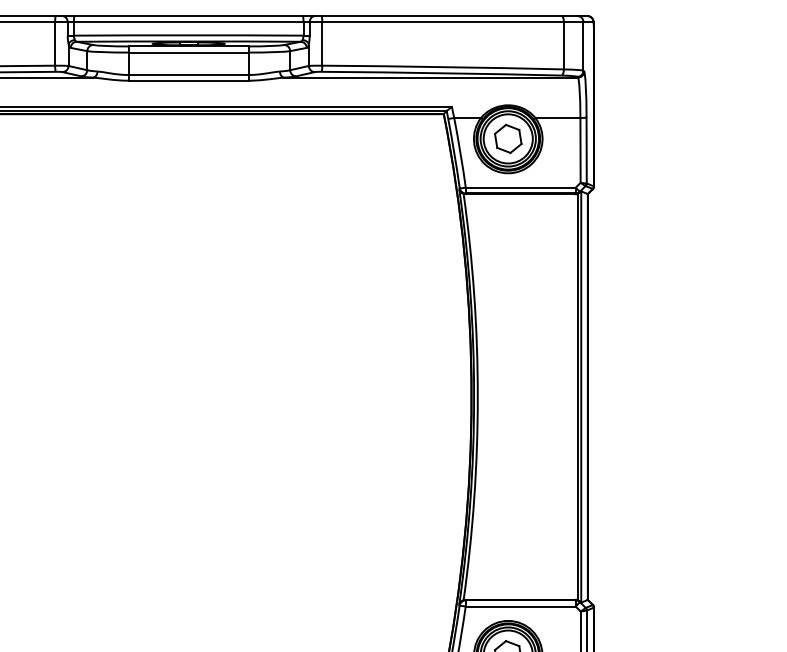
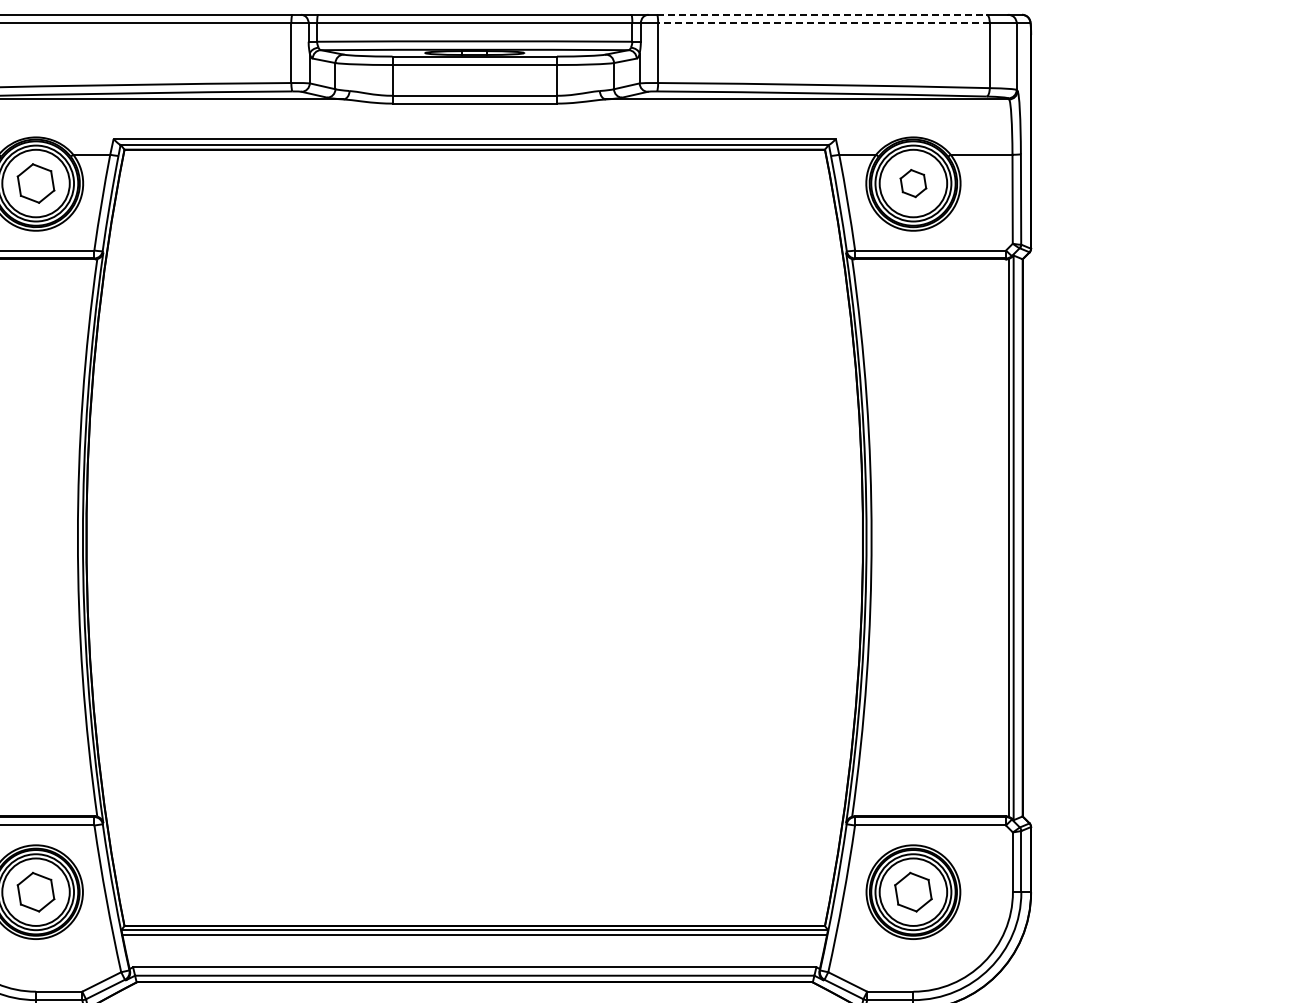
line: (441, 15) -> (821, 14), solid -> dashed
line: (442, 22) -> (823, 23), solid -> dashed
part: (508, 138) -> (913, 183), size x0.7

